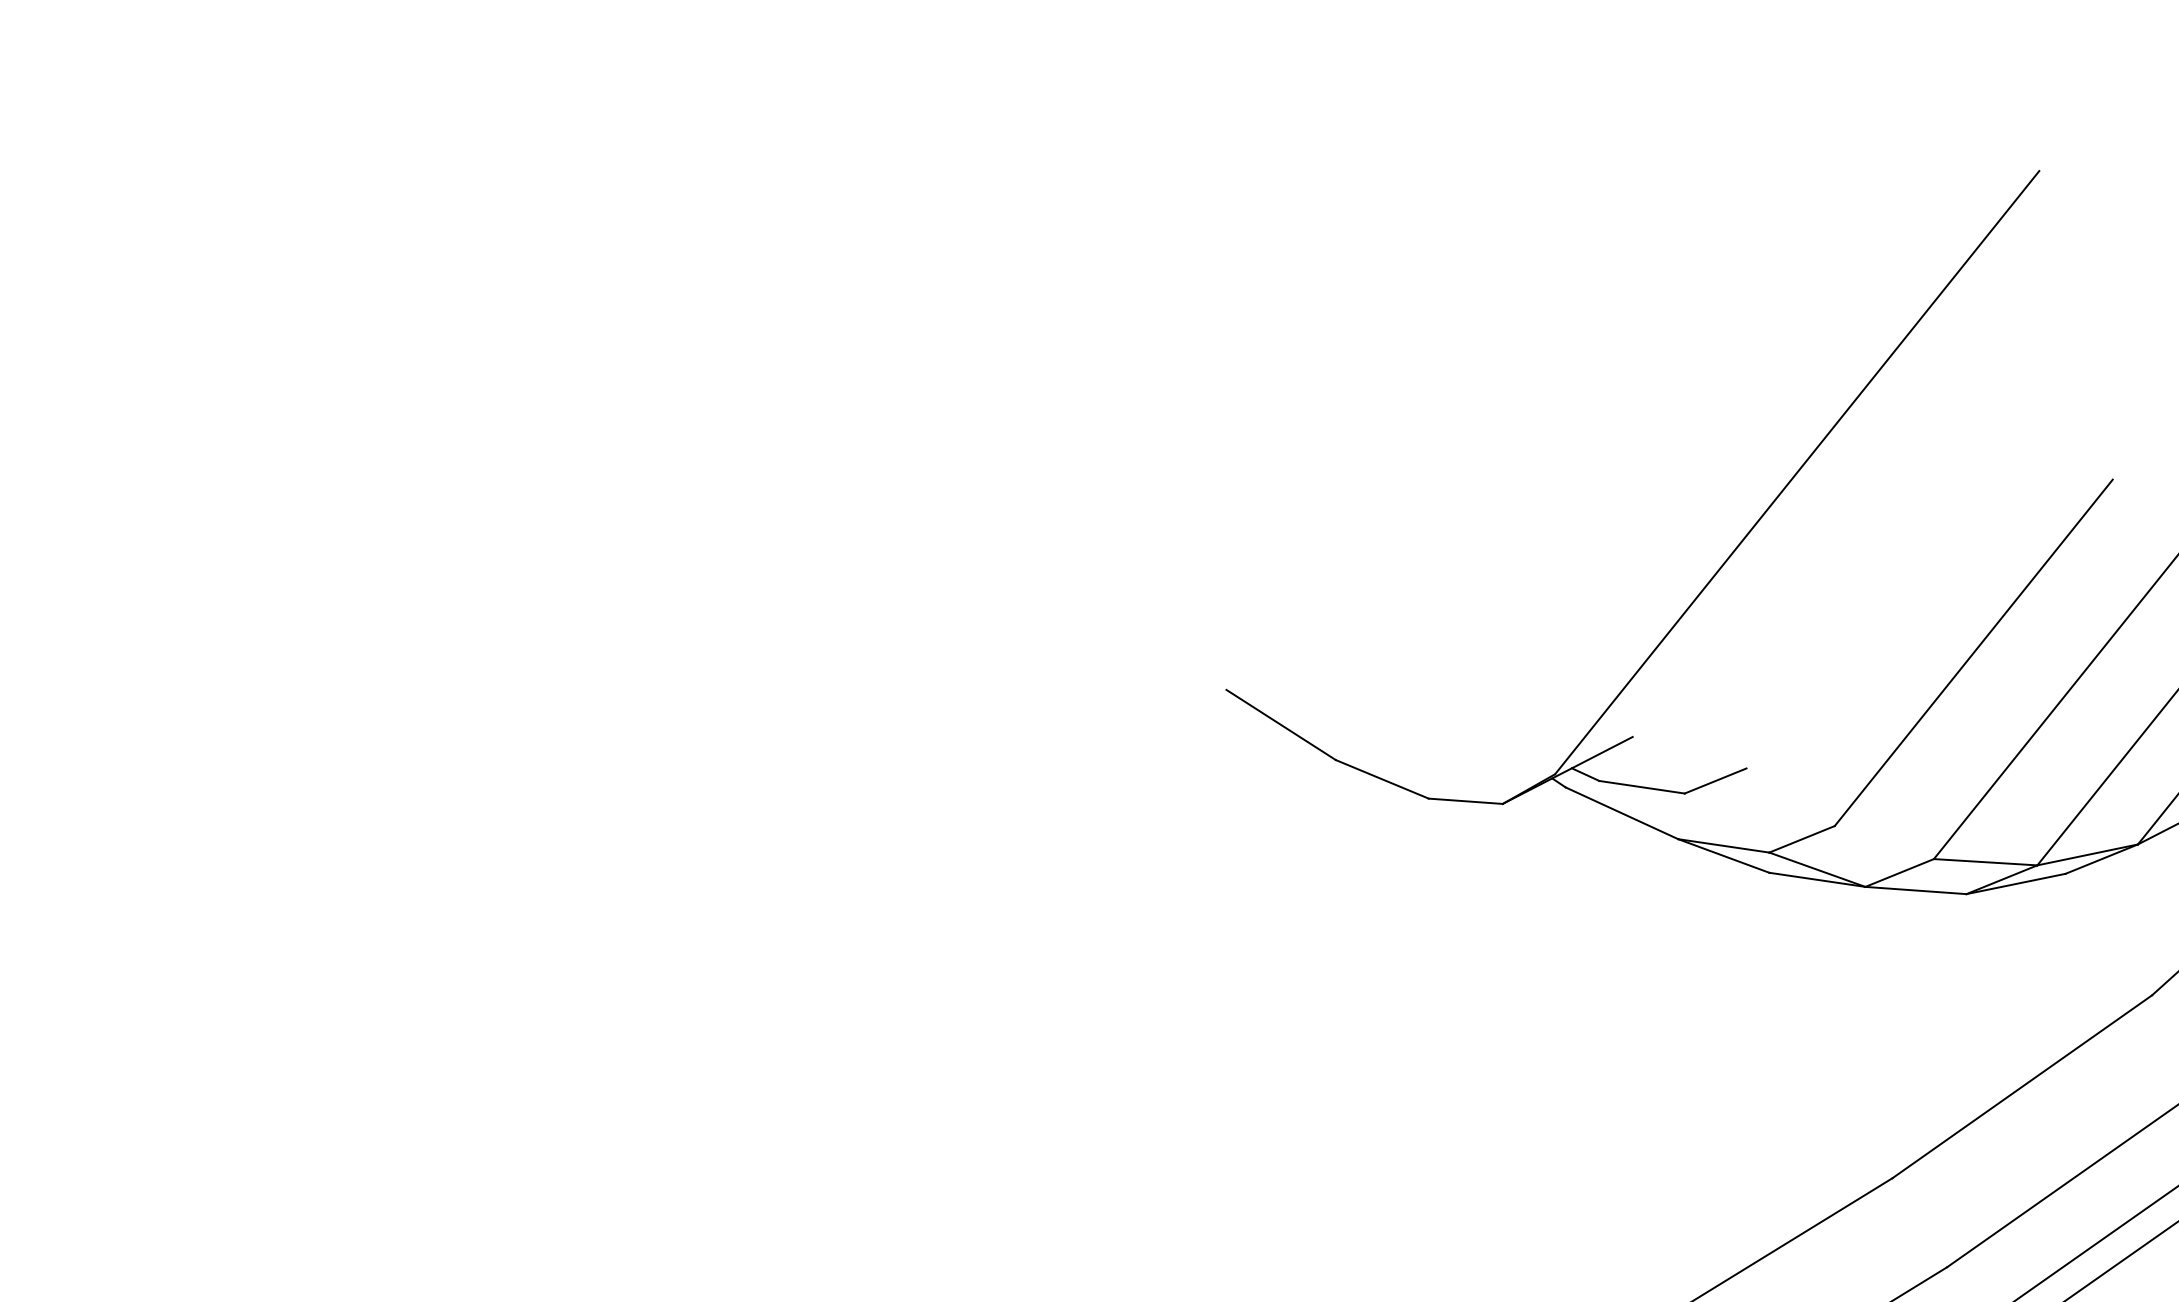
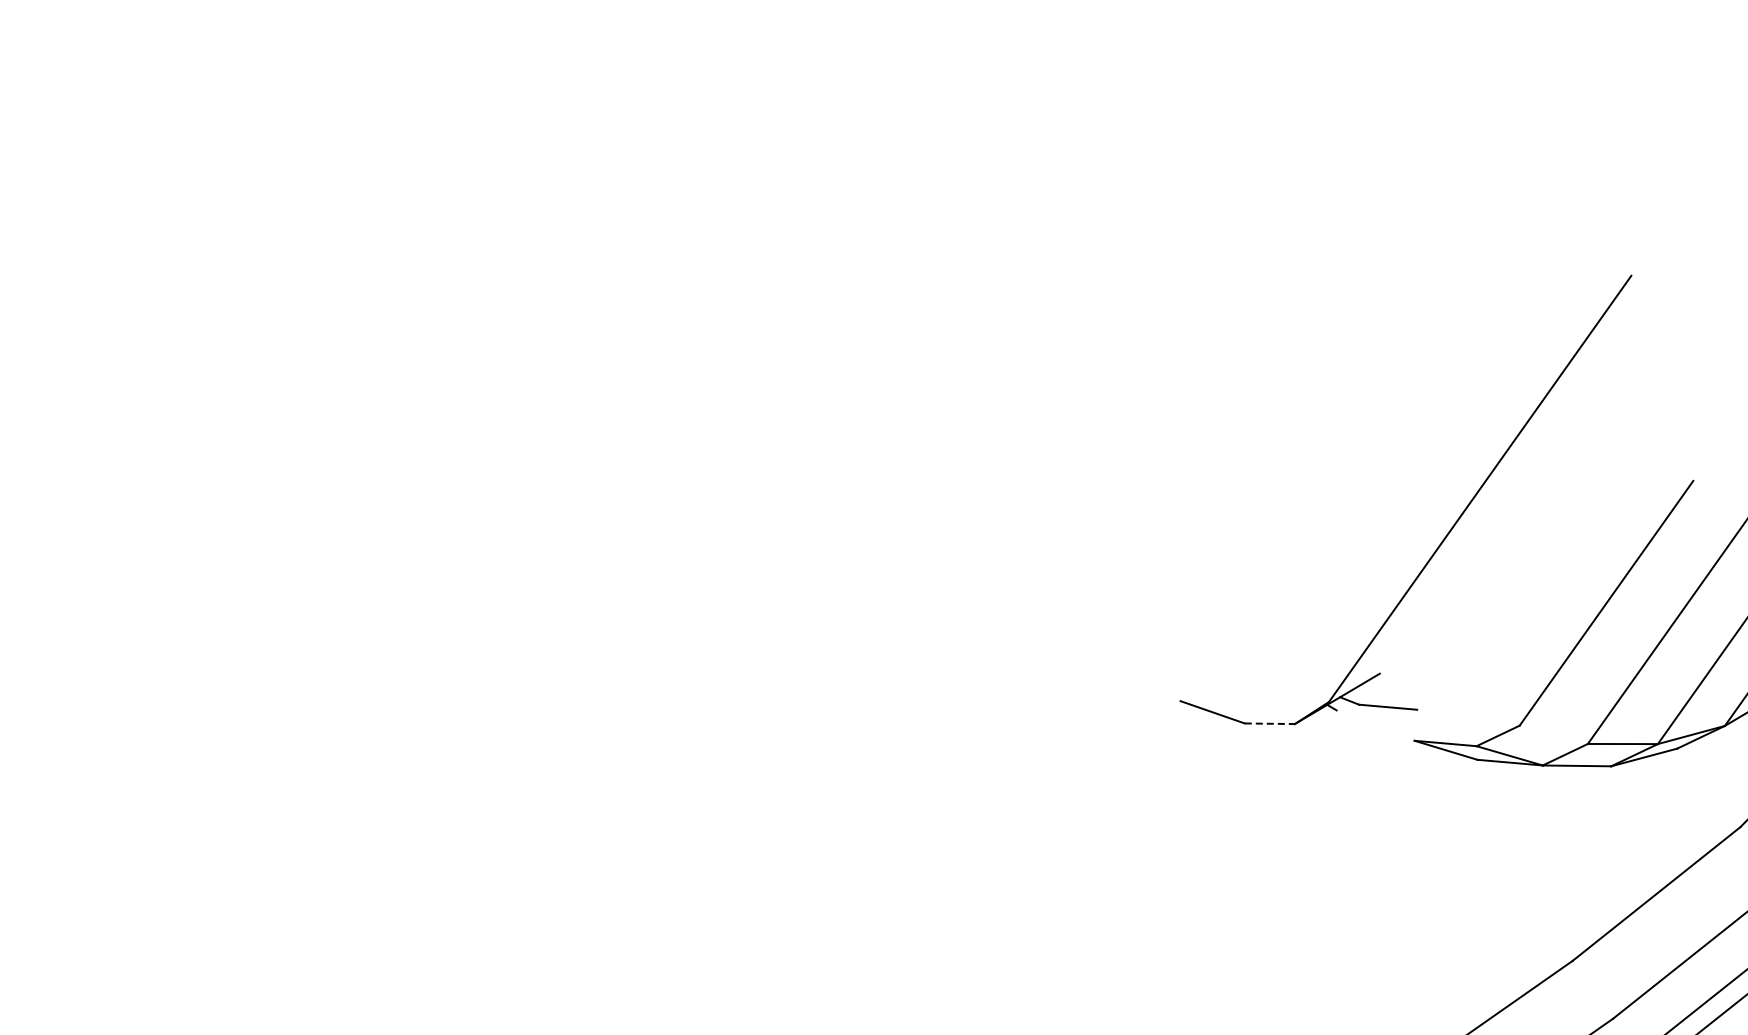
line: (1281, 724) -> (1142, 679), removed
line: (1715, 780) -> (1437, 699), removed
line: (1466, 800) -> (1270, 723), solid -> dashed
line: (1621, 813) -> (1375, 725), removed

